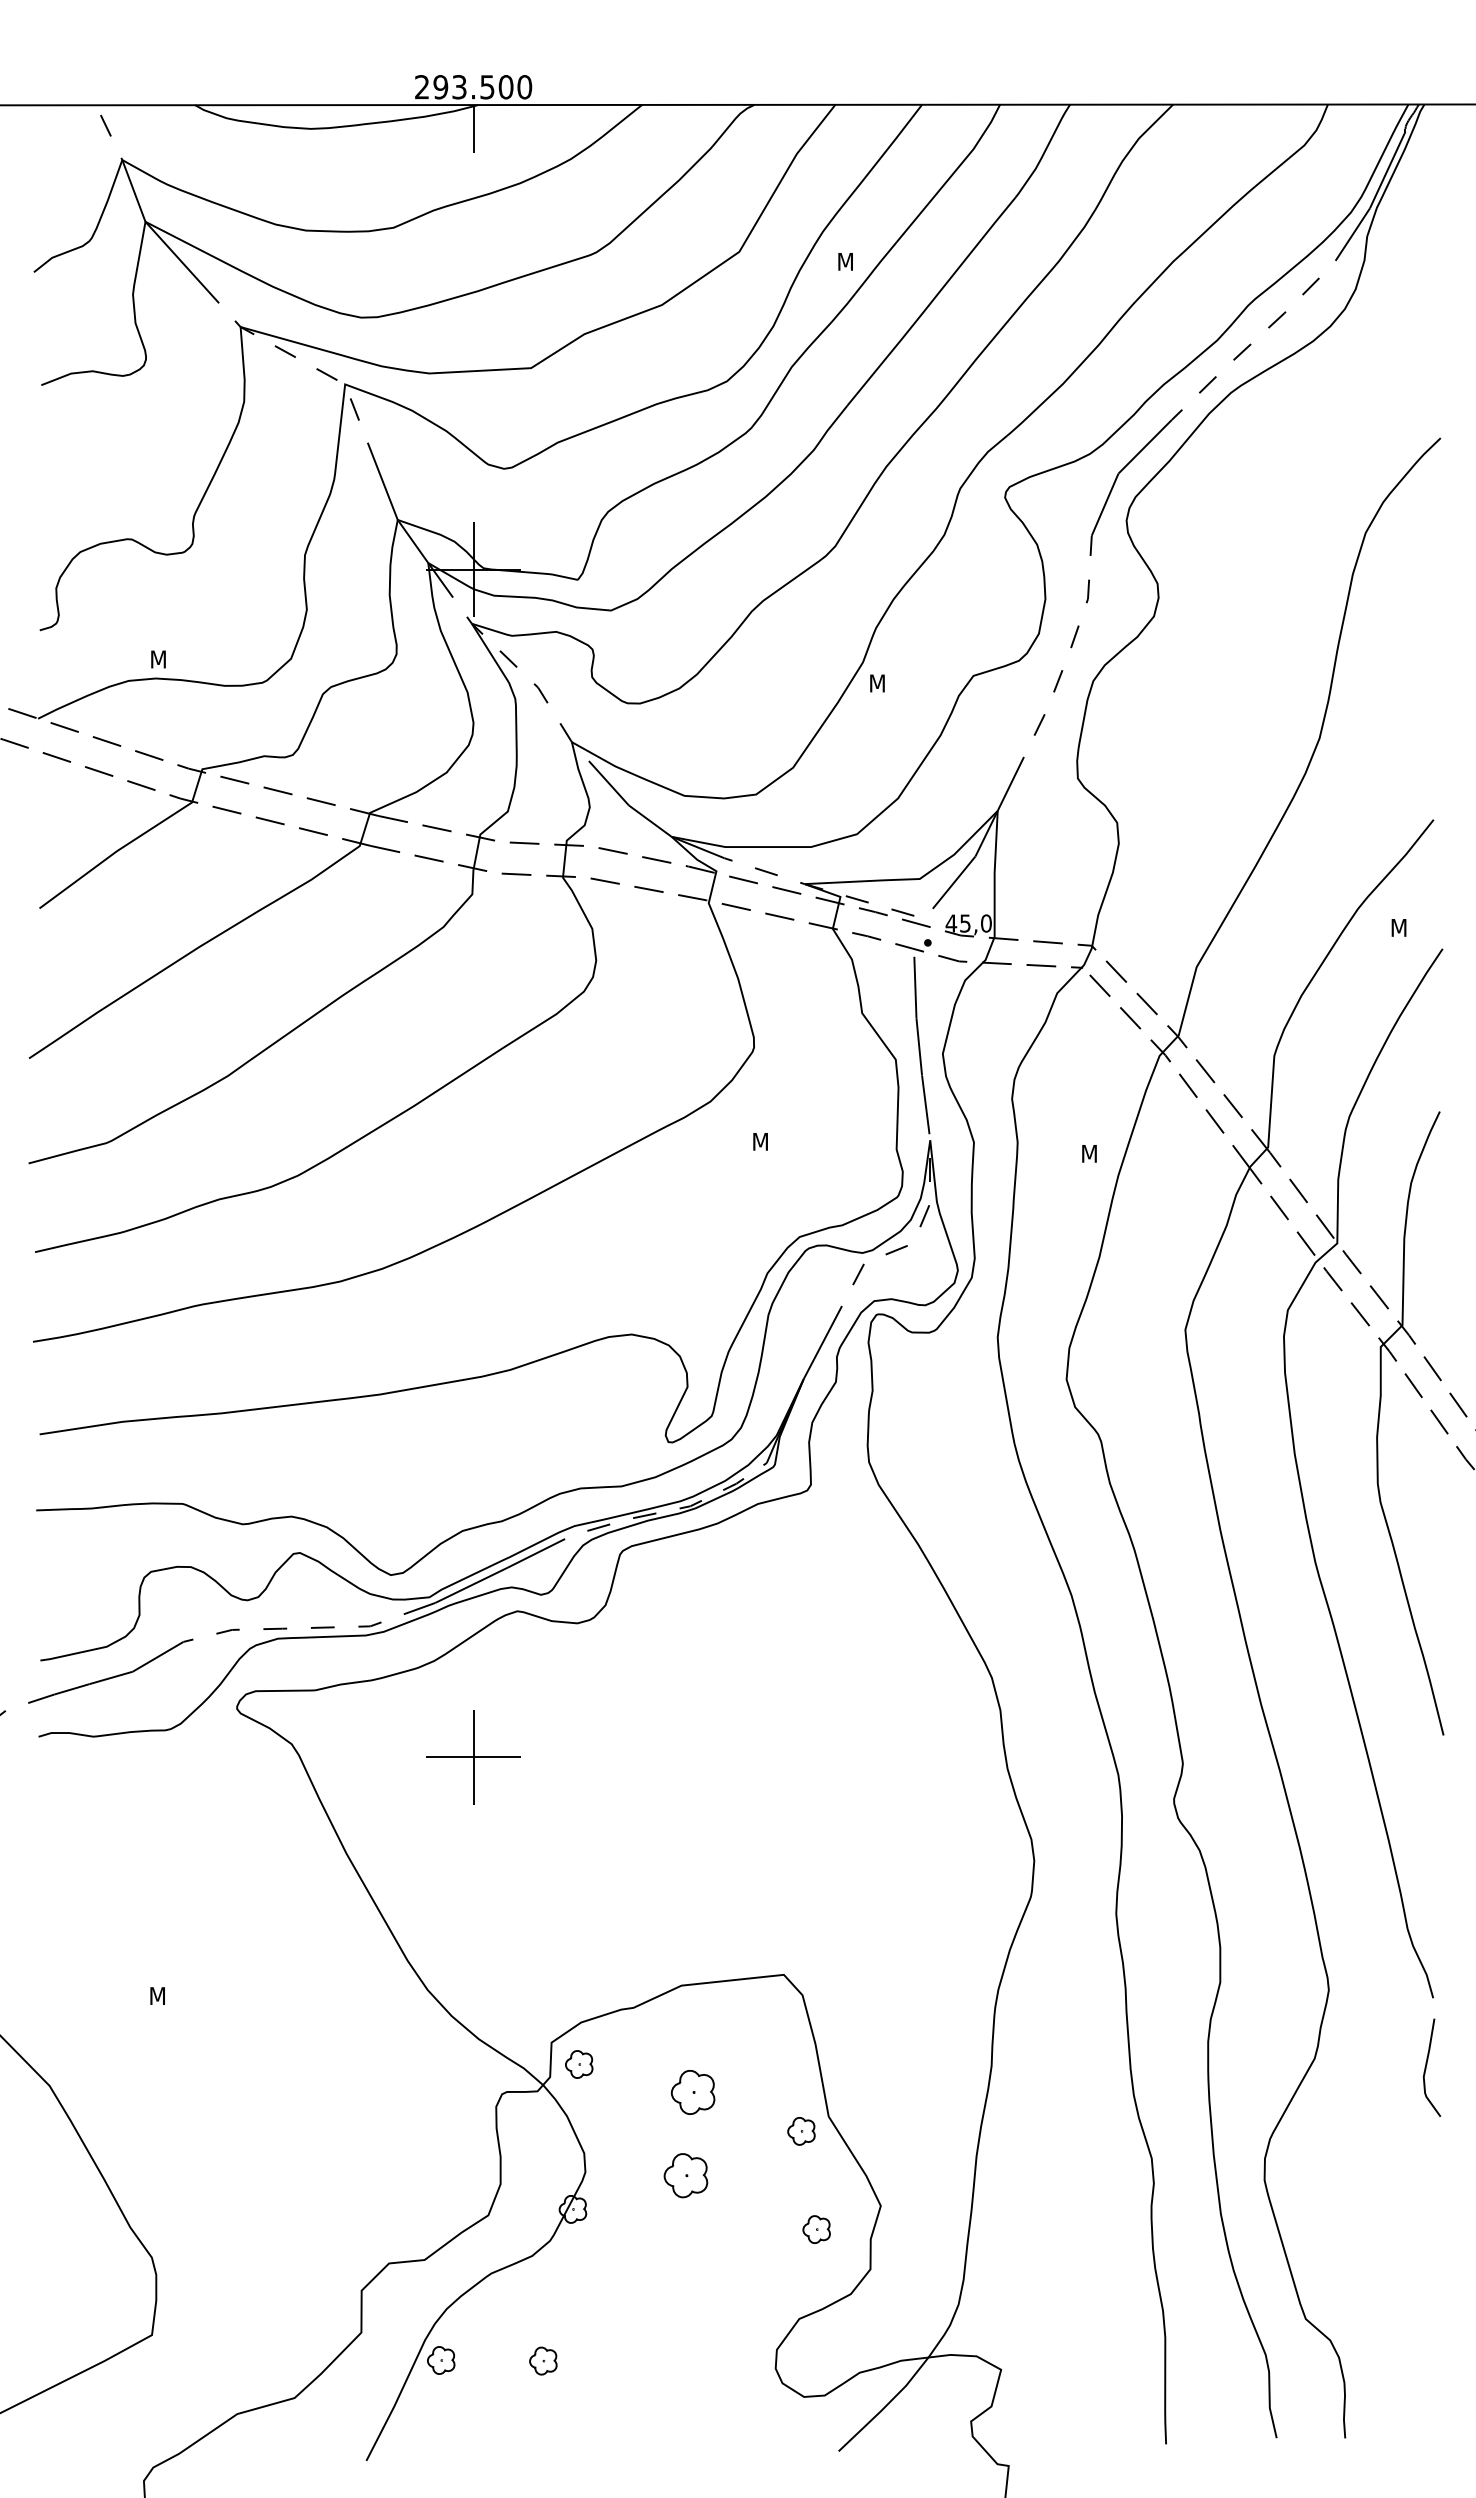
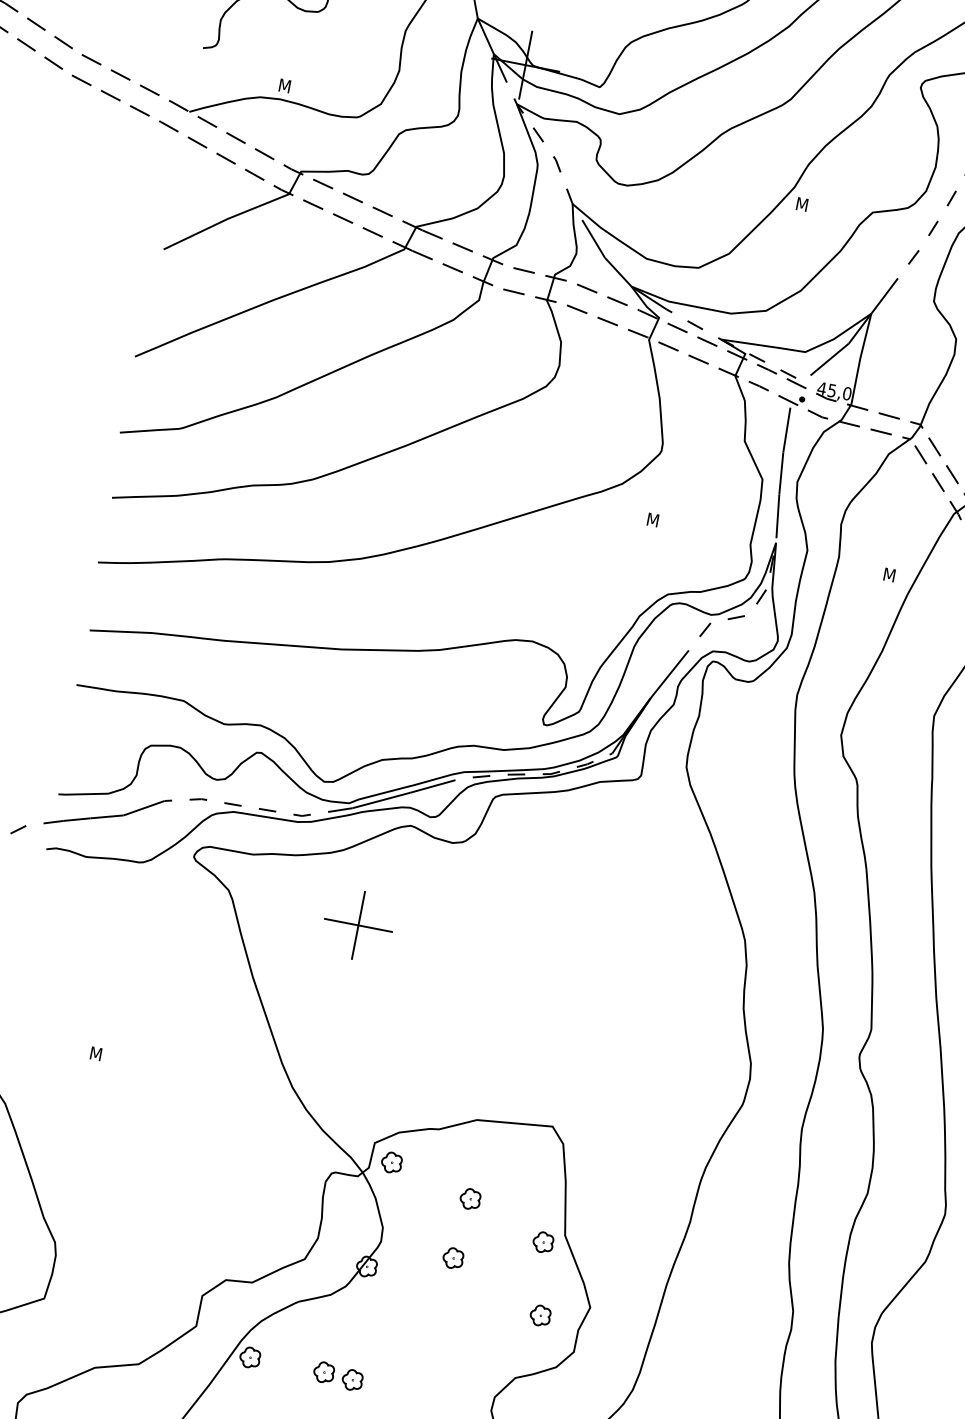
part: (693, 2092) -> (470, 1199), size x0.62
part: (685, 2175) -> (453, 1258), size x0.62
part: (583, 2363) -> (352, 1379), added

